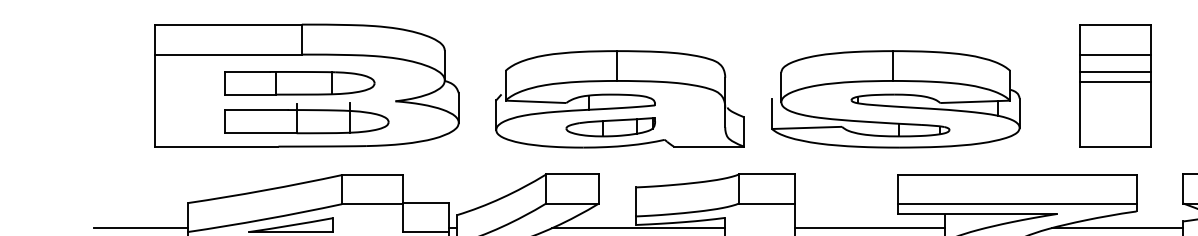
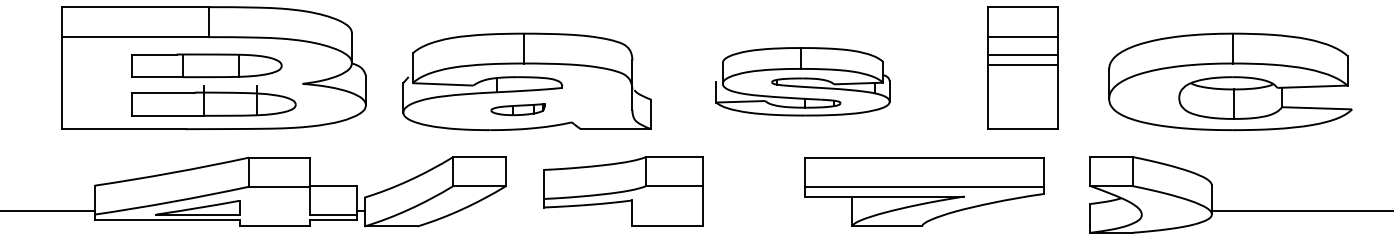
part: (895, 98) -> (802, 81), size x0.7
part: (610, 126) -> (517, 109), size x0.6
line: (638, 227) -> (545, 210), removed
line: (870, 227) -> (777, 210), removed
line: (1117, 227) -> (1024, 210), removed

